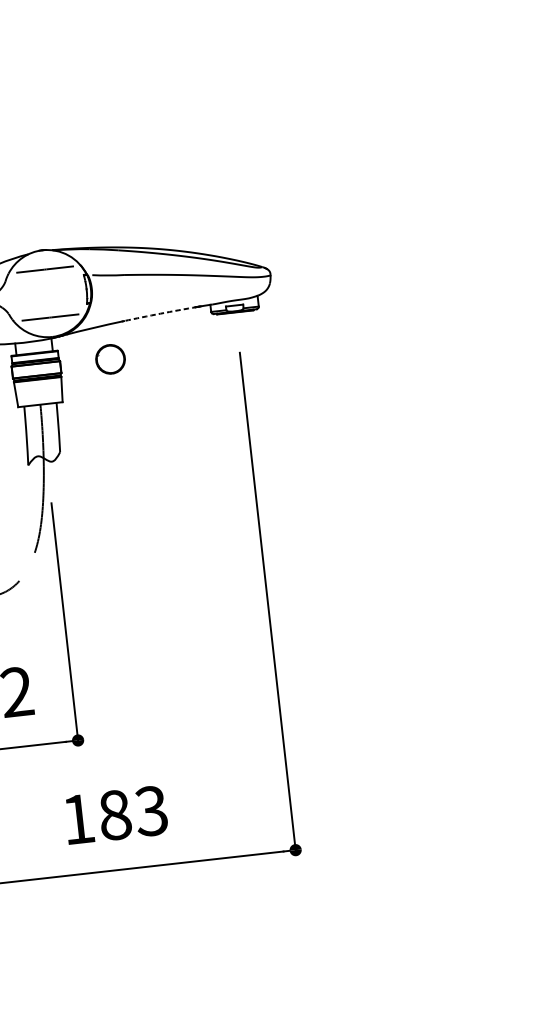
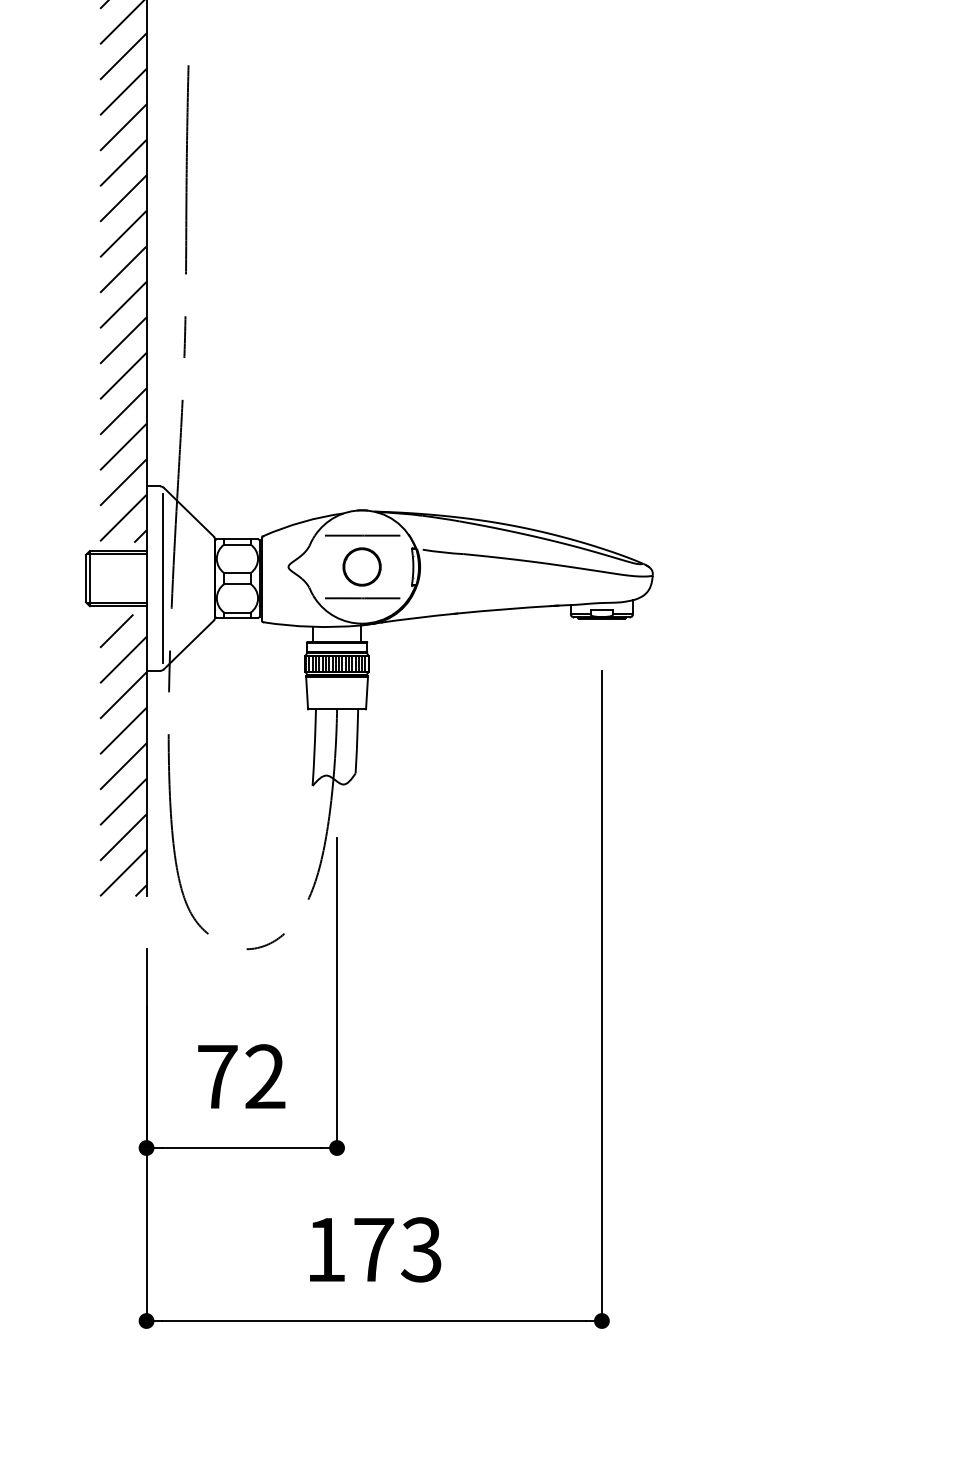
arc: (160, 313) -> (505, 609), dashed -> solid
part: (110, 359) -> (361, 566), moved
hatch: (35, 369) -> (335, 663), added
text: (115, 814) -> (374, 1249), 183 -> 173

